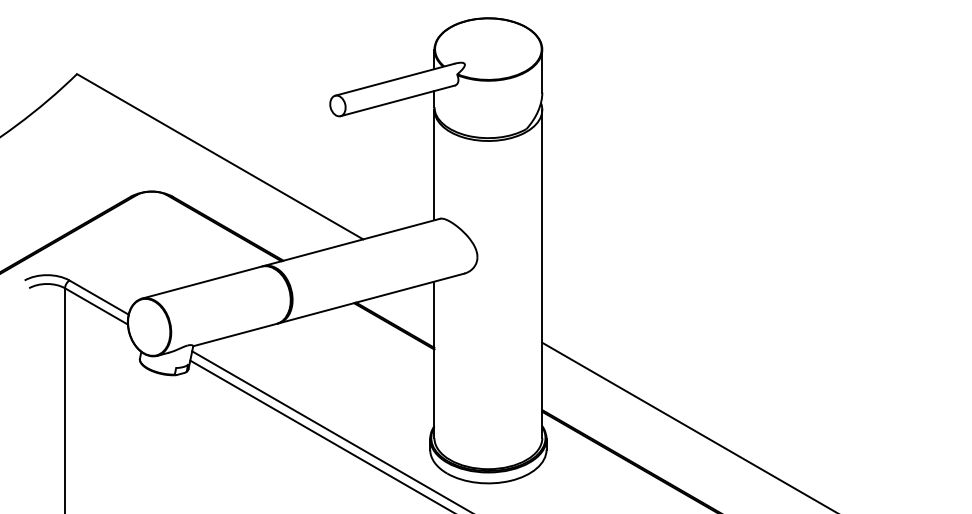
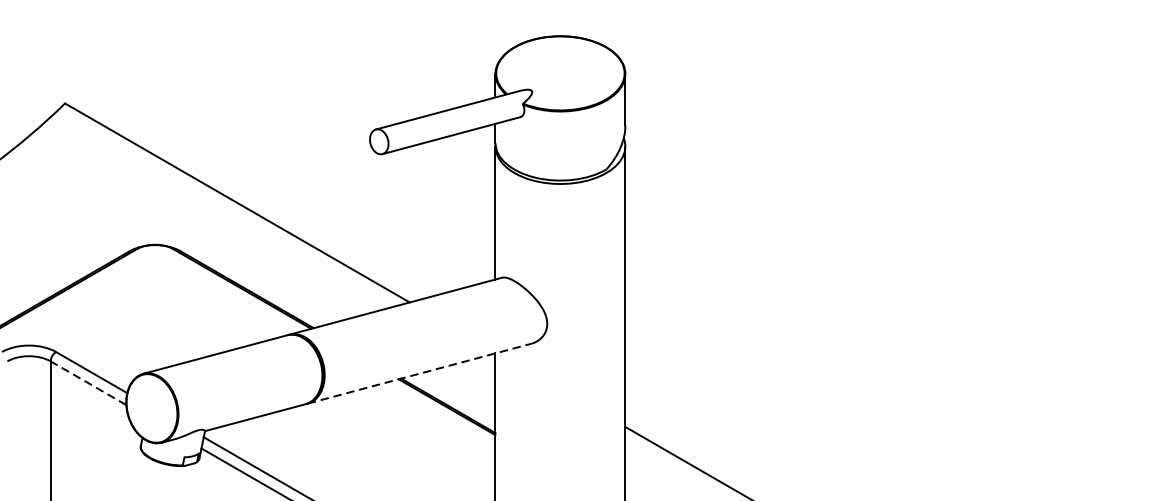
line: (371, 298) -> (419, 373), solid -> dashed
line: (96, 306) -> (88, 383), solid -> dashed

